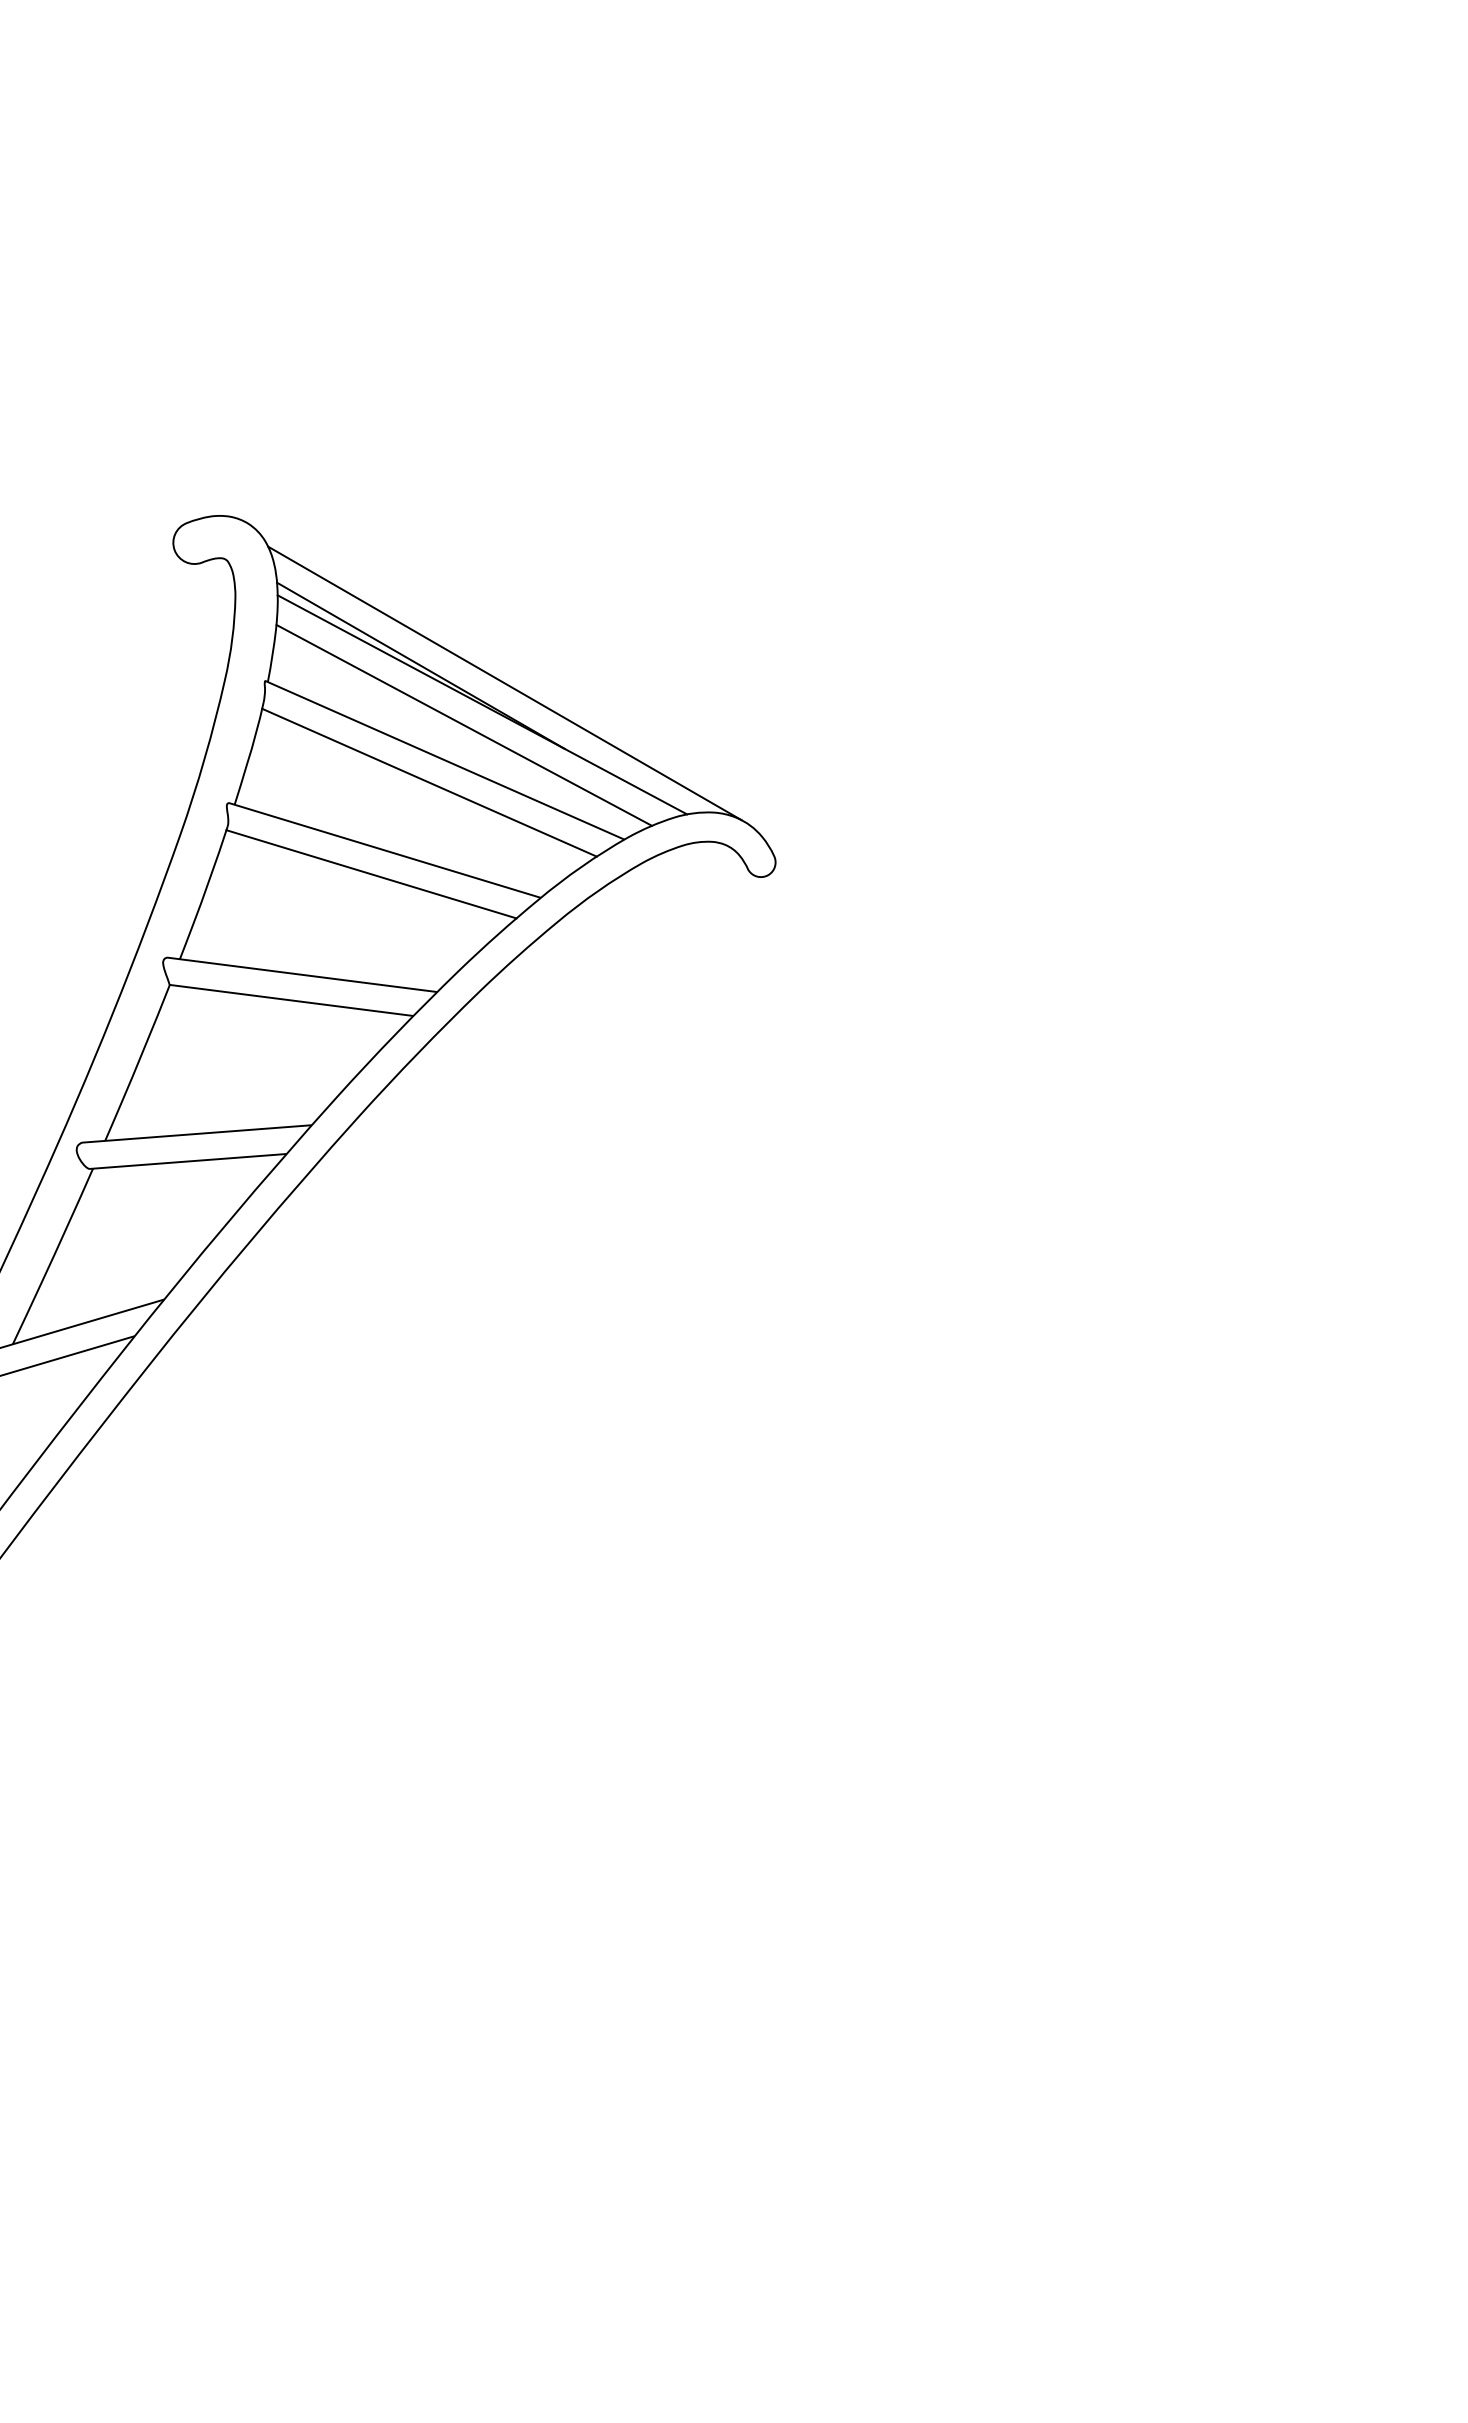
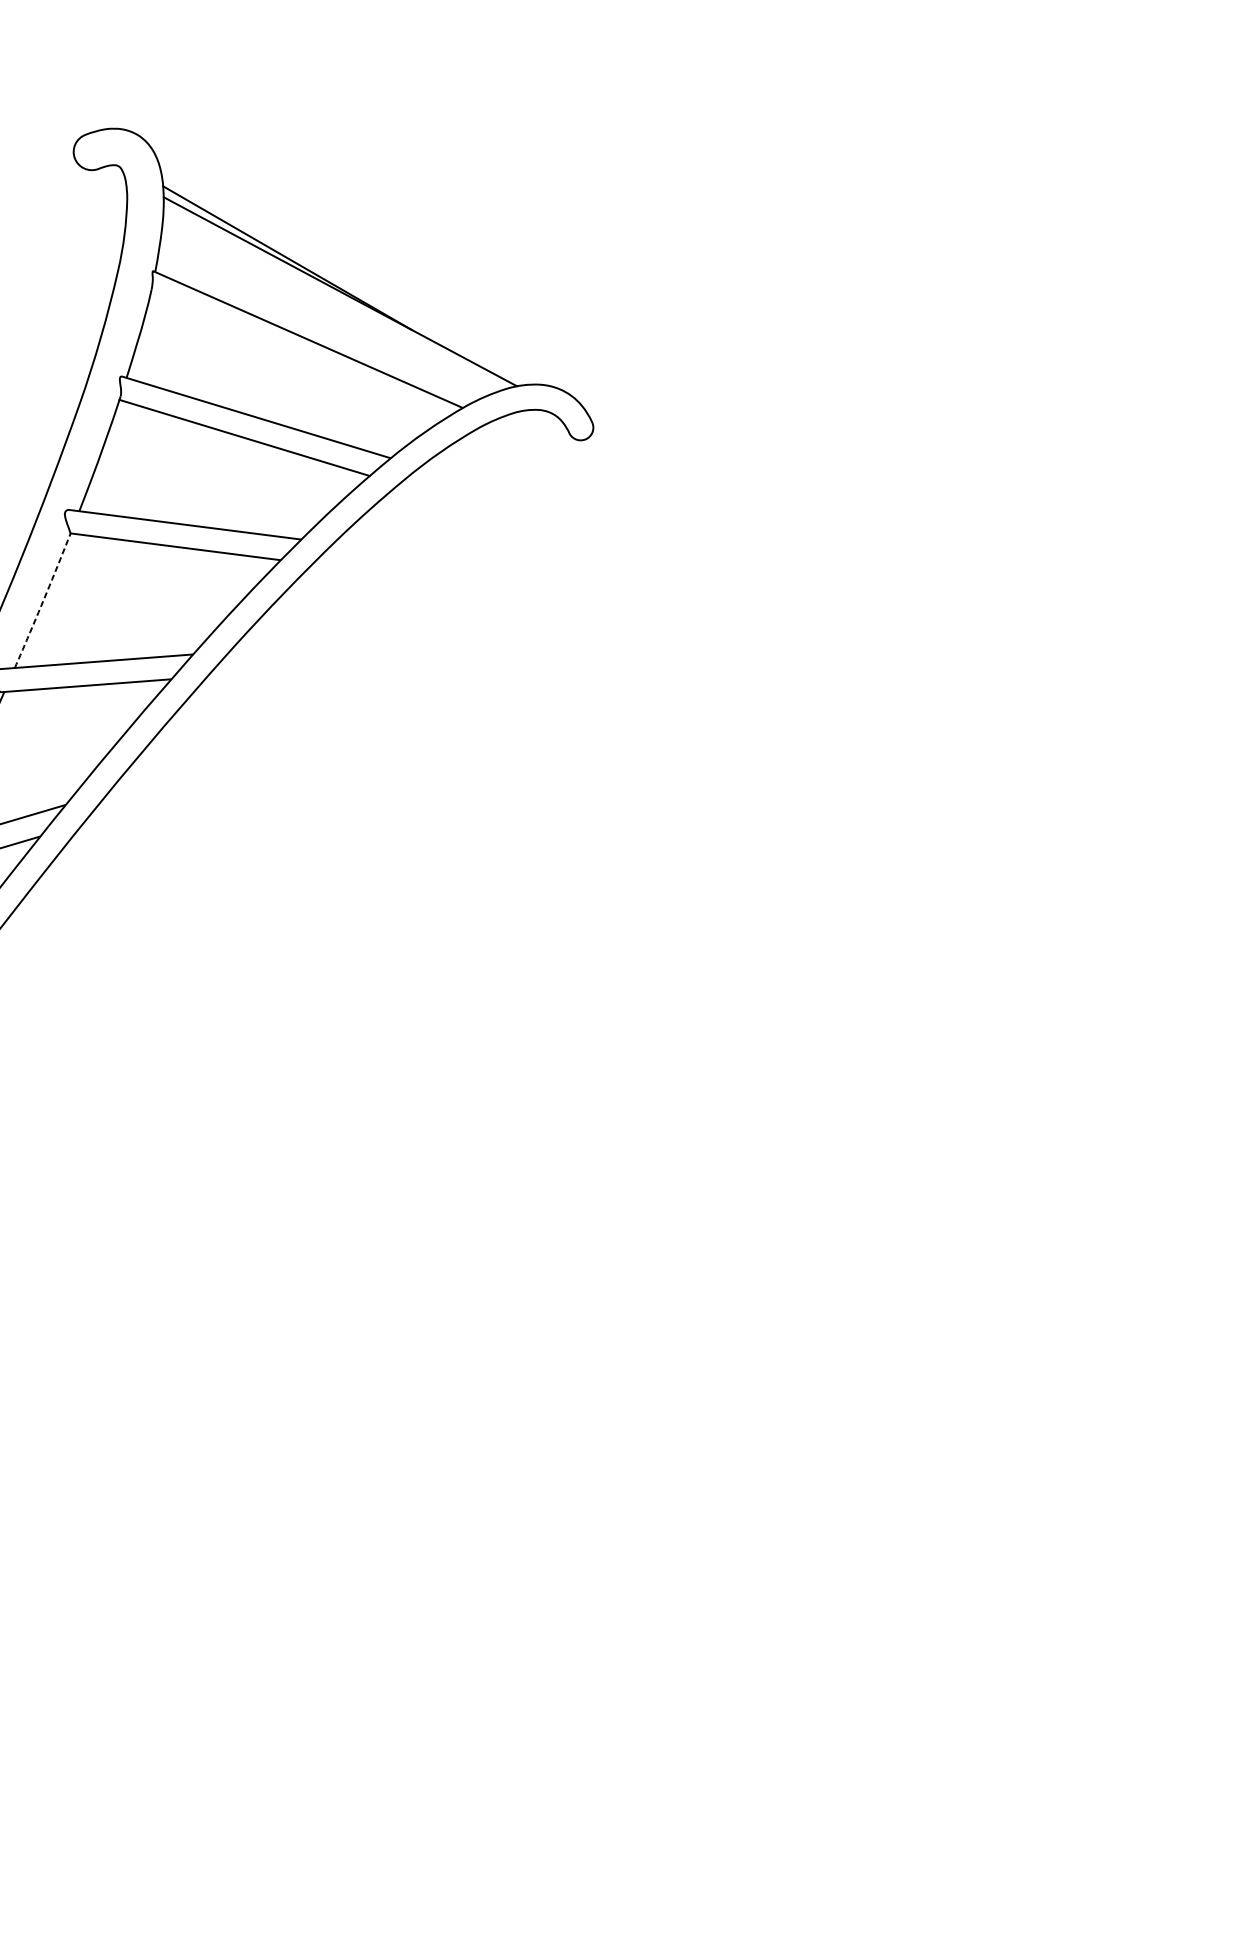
line: (504, 683) -> (359, 273), removed
line: (463, 724) -> (324, 308), removed
line: (429, 782) -> (294, 358), removed
line: (137, 1064) -> (42, 602), solid -> dashed

